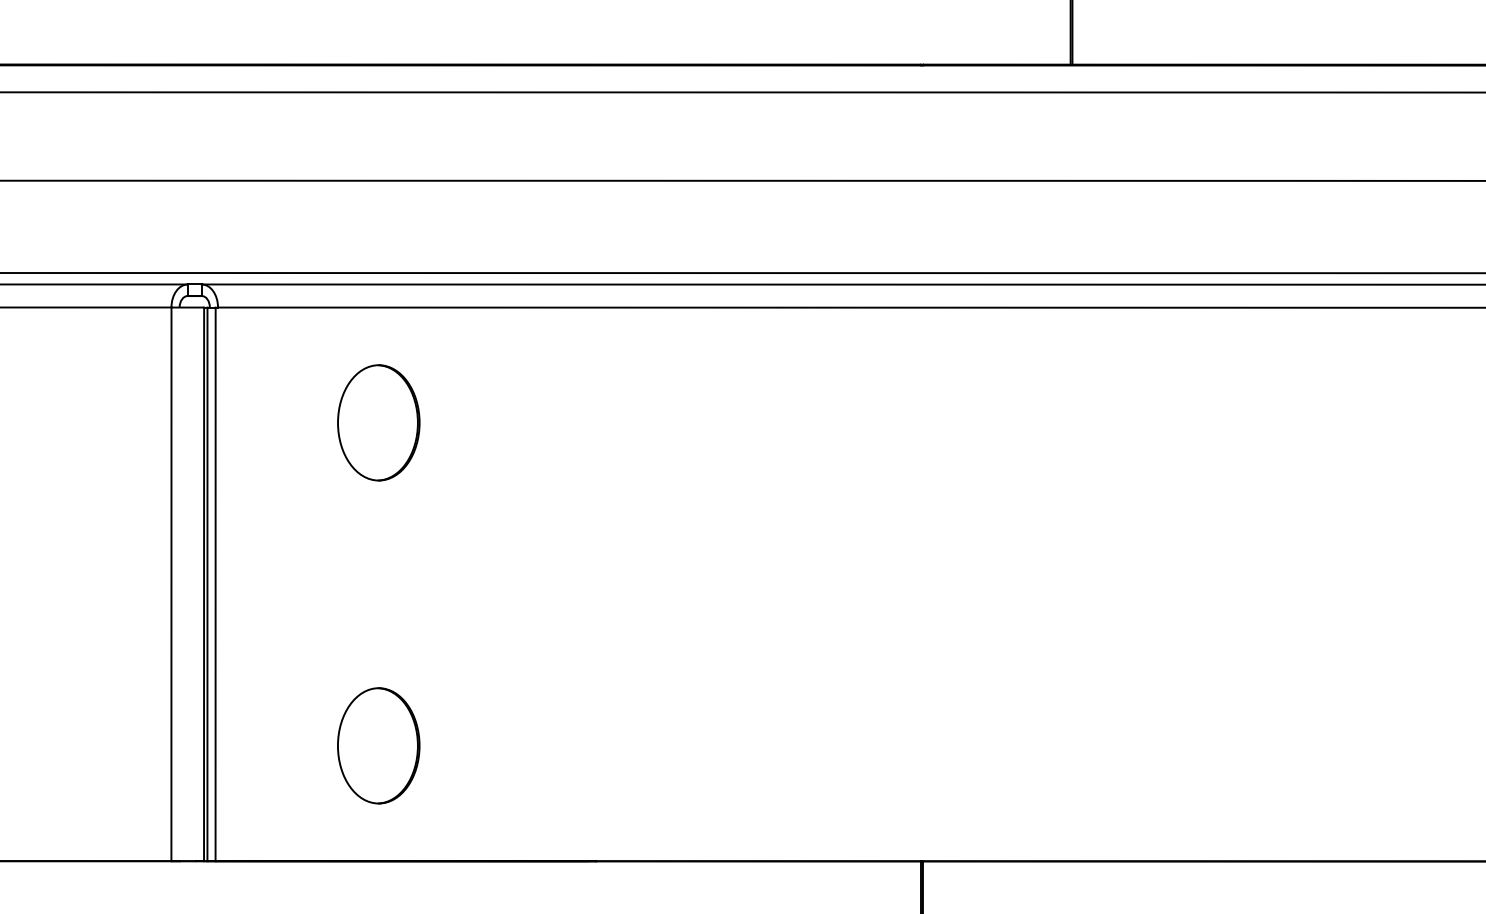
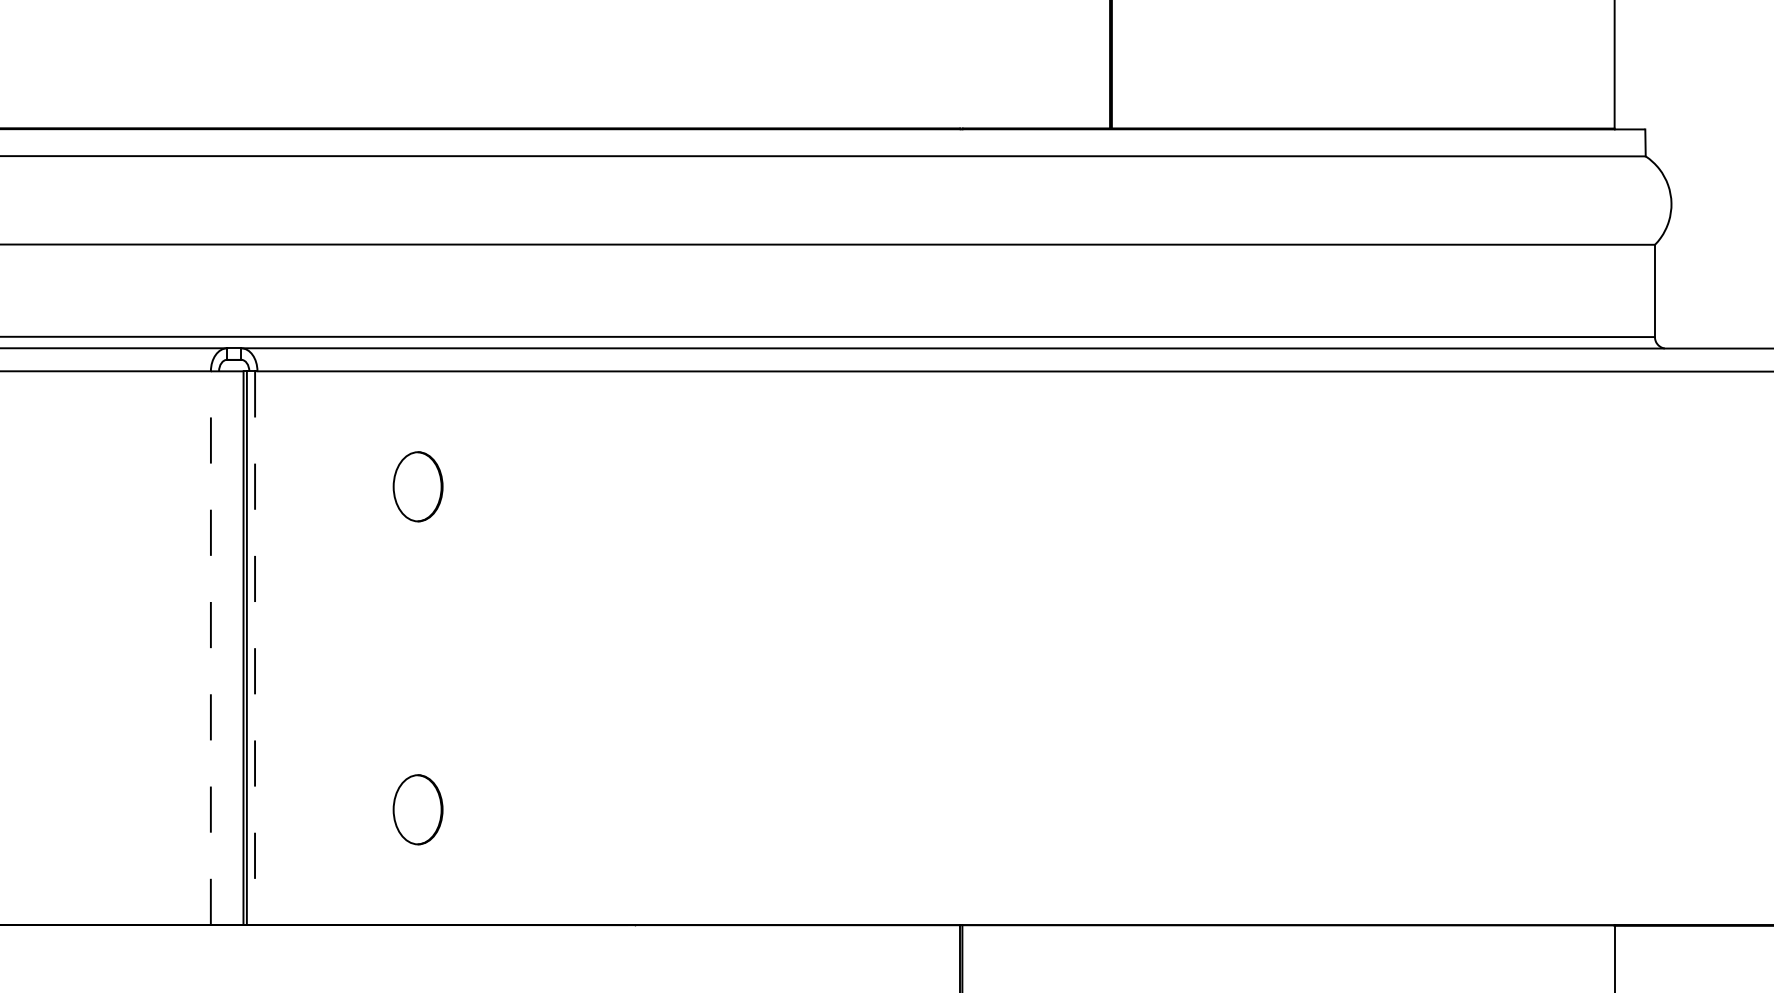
part: (378, 422) -> (417, 486), size x0.6
line: (171, 584) -> (210, 648), solid -> dashed
line: (216, 584) -> (255, 648), solid -> dashed
part: (378, 745) -> (417, 809), size x0.6

